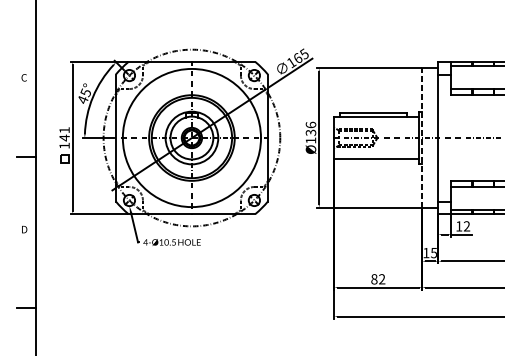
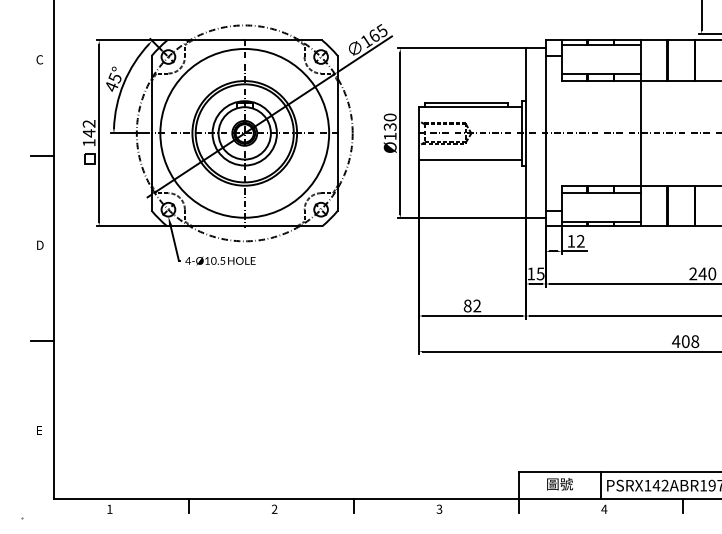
text: (310, 125) -> (389, 117), Ø136 -> Ø130
text: (64, 129) -> (88, 123), 141 -> 142
line: (422, 137) -> (526, 132), dashed -> solid

